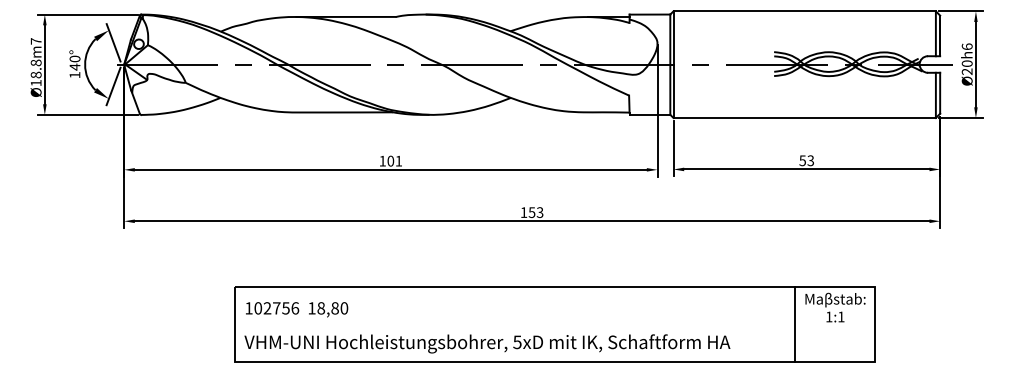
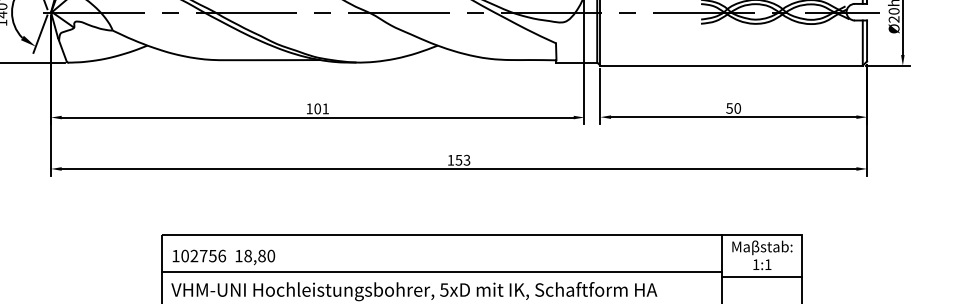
text: (810, 160) -> (737, 108), 53 -> 50
line: (515, 324) -> (442, 272), added
line: (835, 329) -> (762, 277), added

